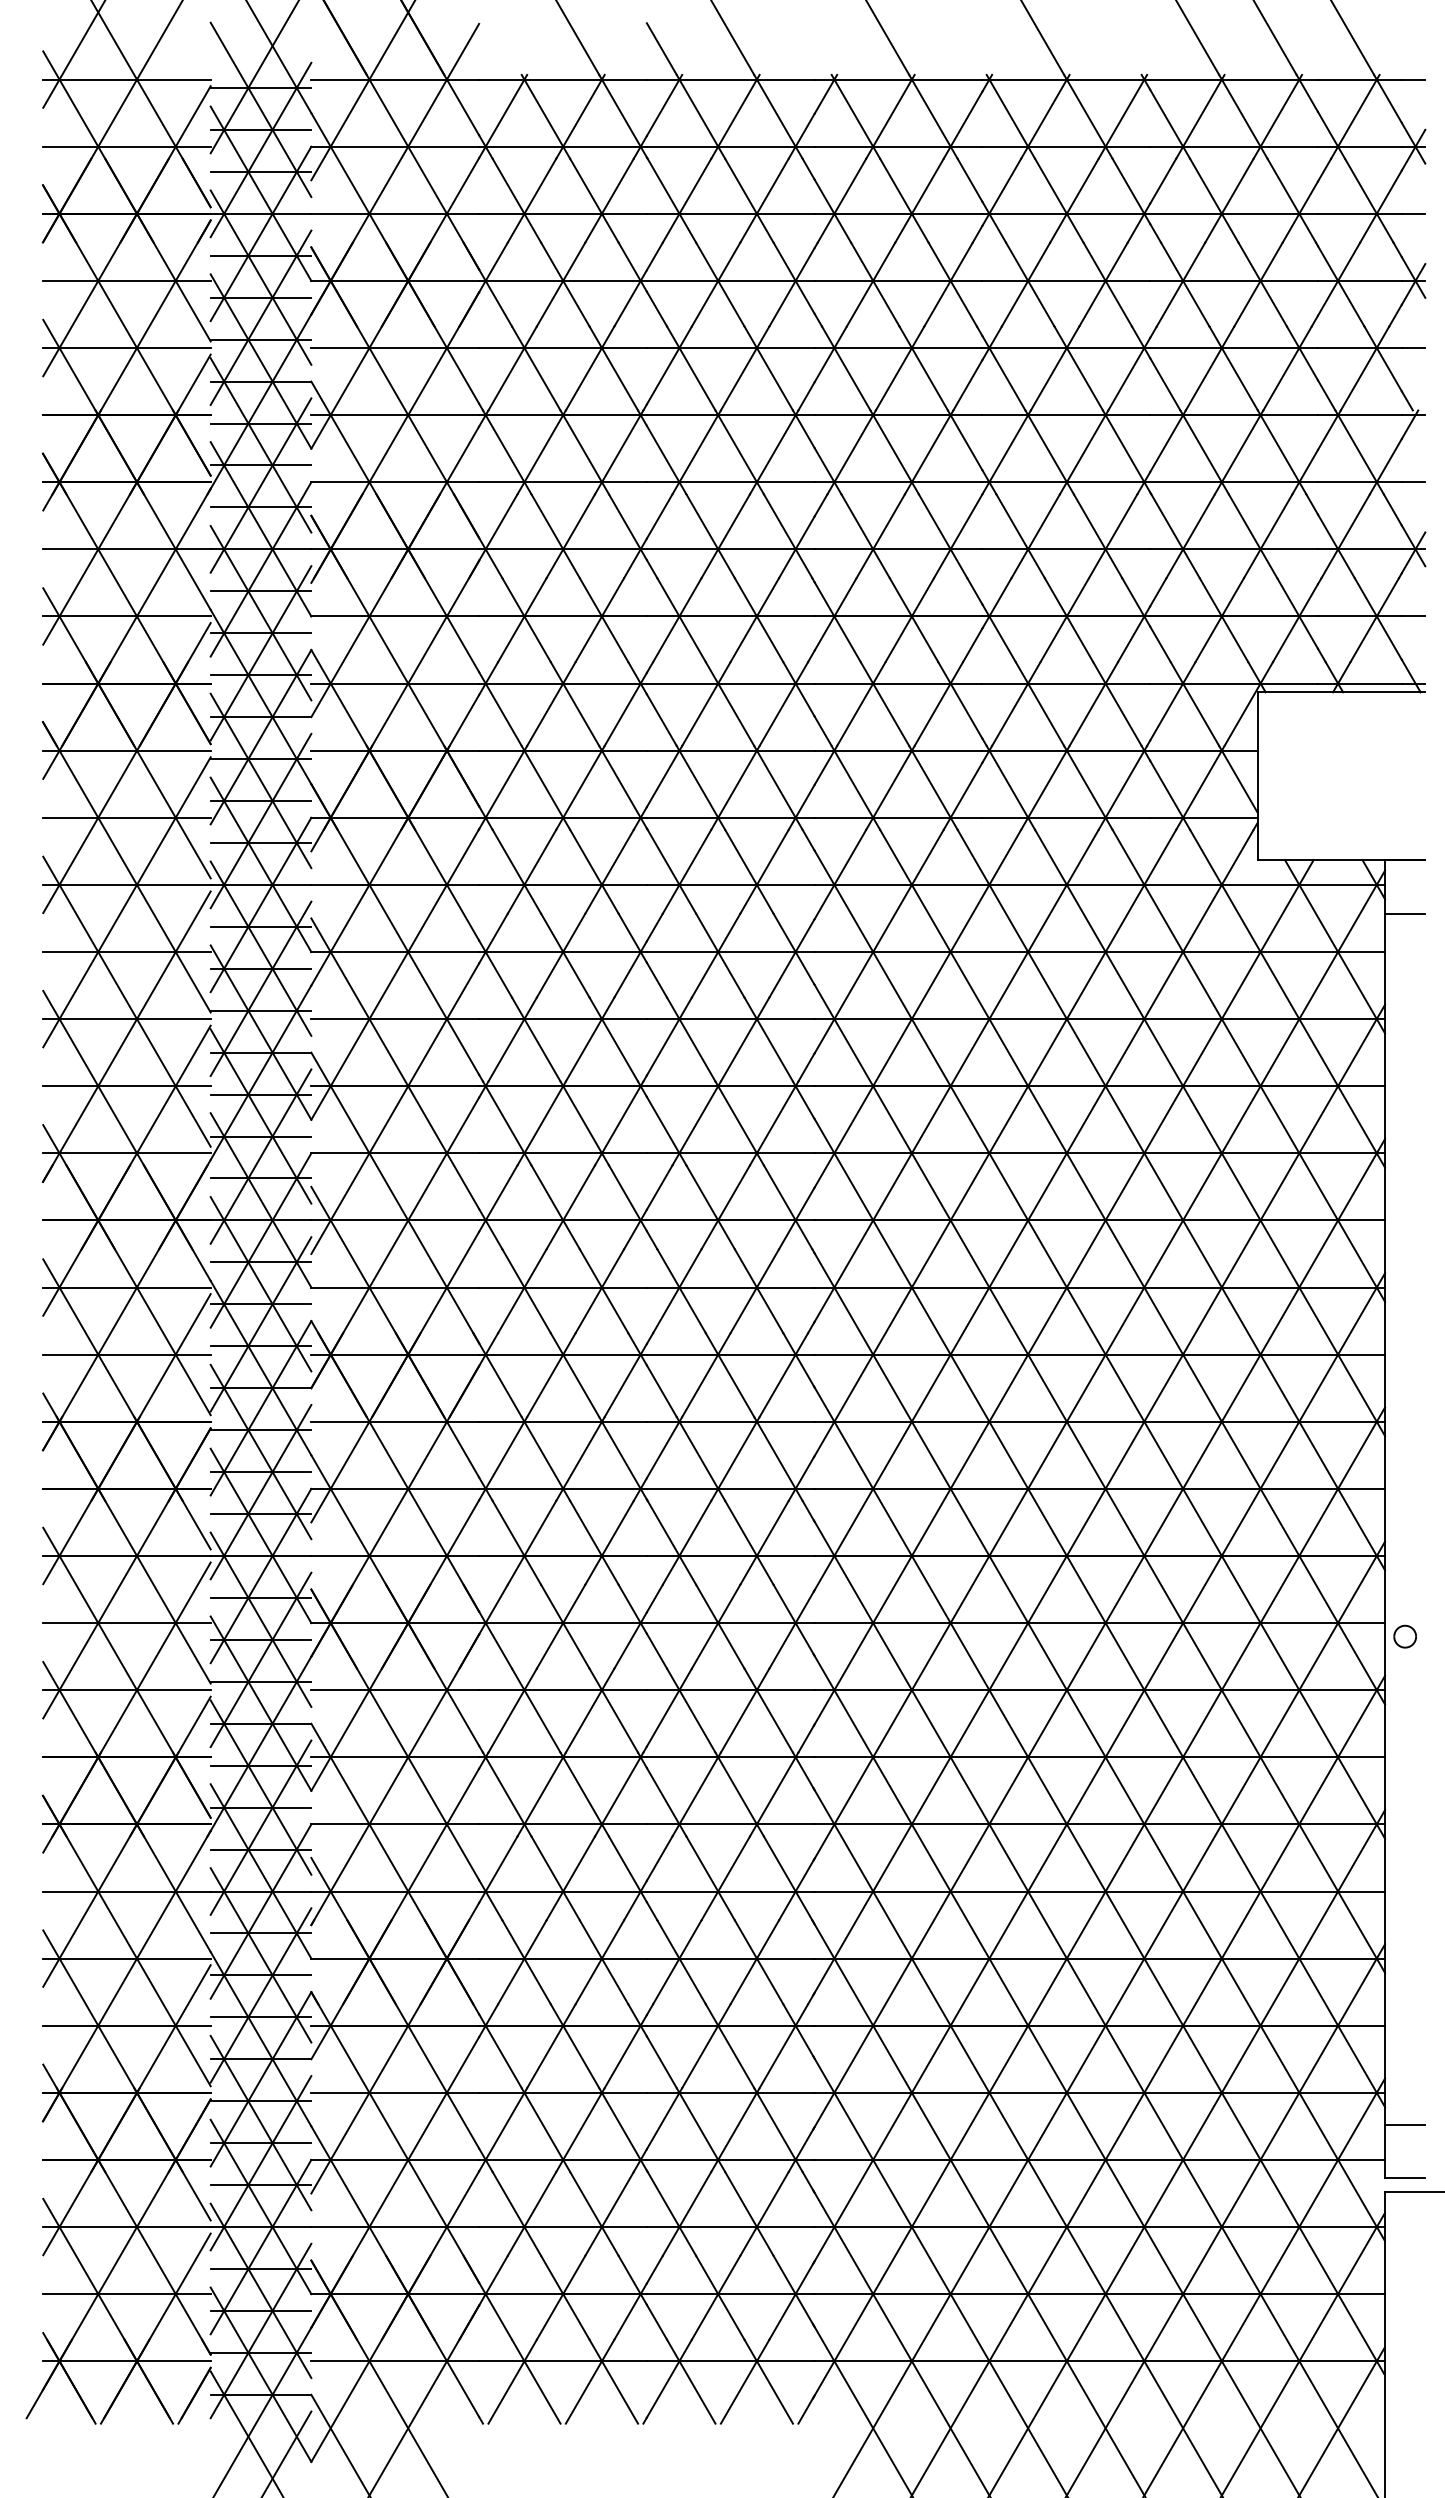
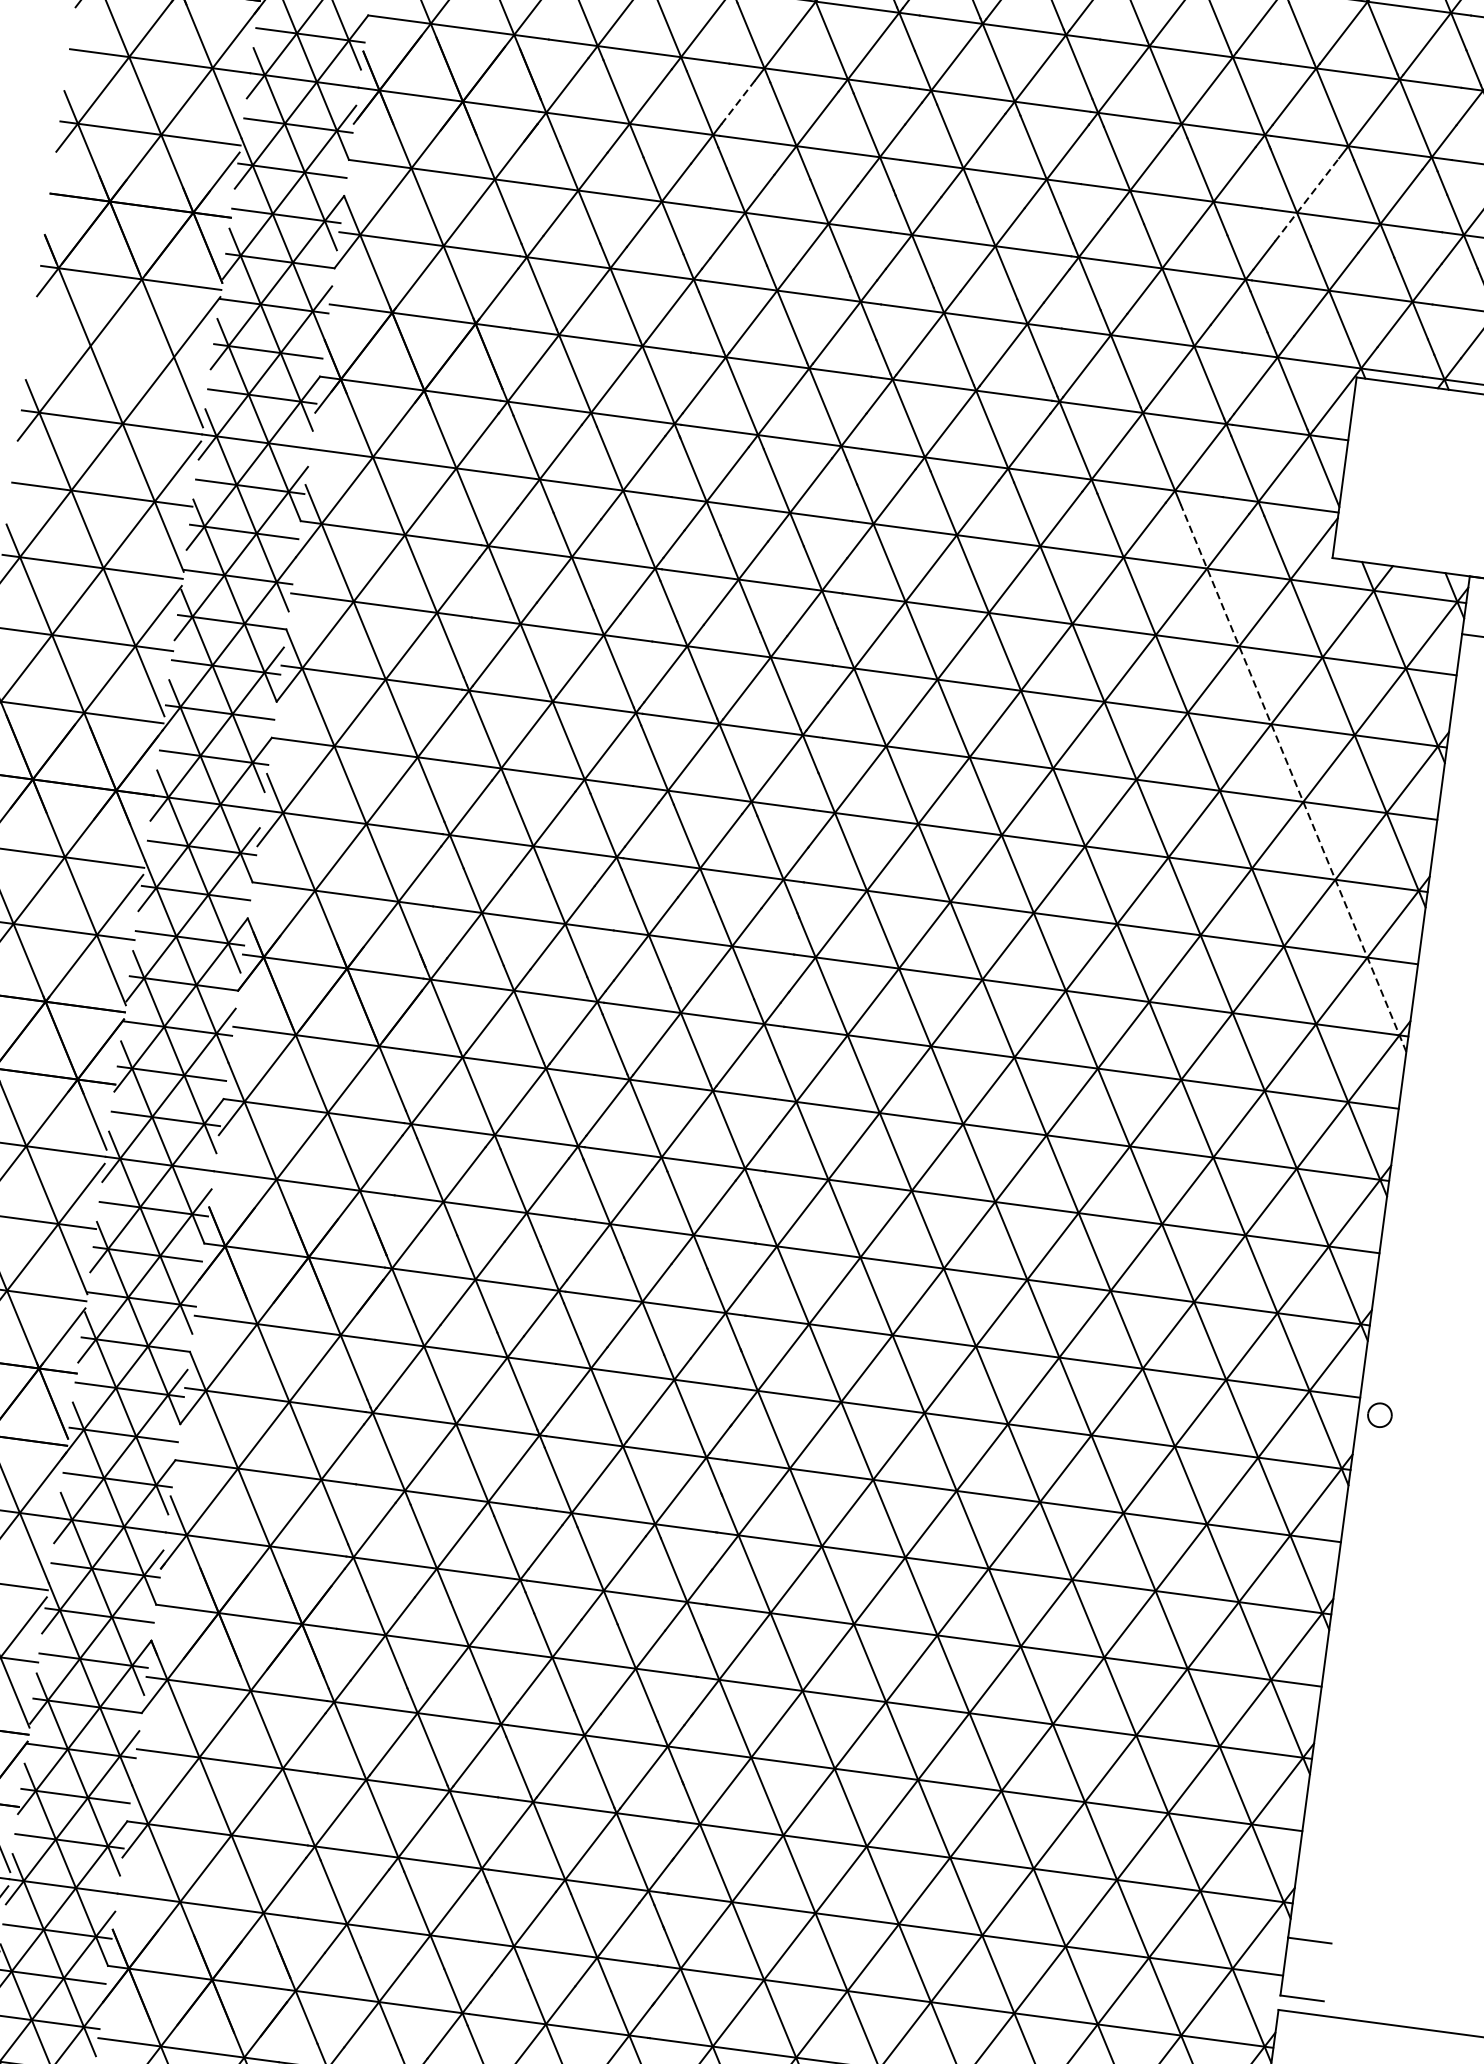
line: (659, 516) -> (738, 102), solid -> dashed
line: (1190, 535) -> (1306, 199), solid -> dashed
line: (126, 817) -> (121, 349), removed
line: (1248, 1065) -> (1293, 777), solid -> dashed

